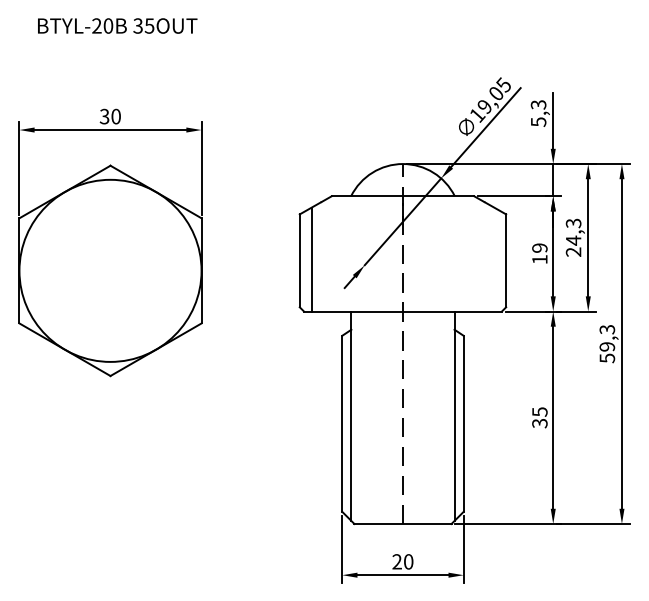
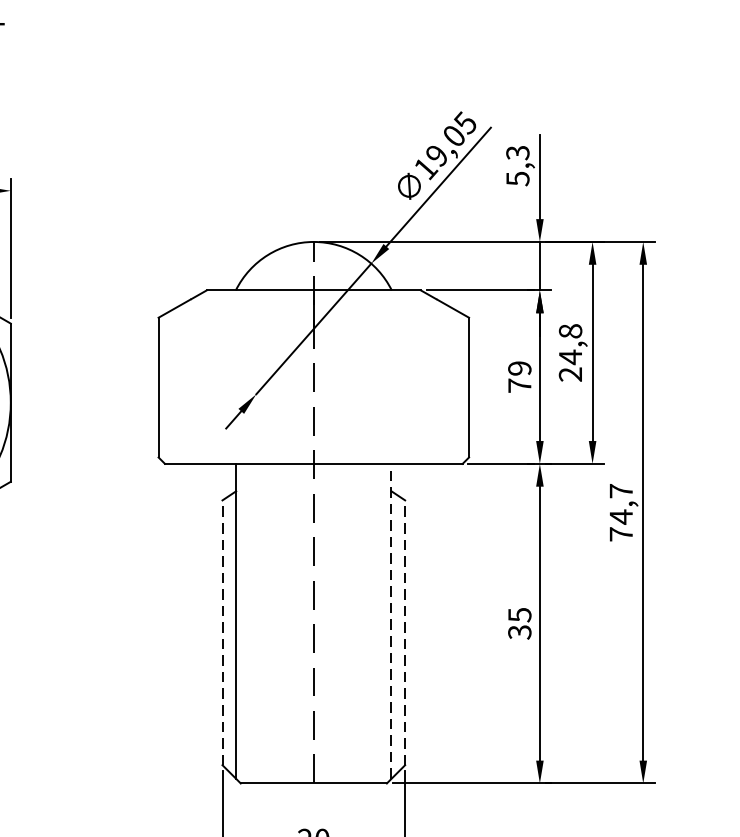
text: (573, 223) -> (570, 331), 24,3 -> 24,8
line: (311, 259) -> (176, 385), removed
text: (539, 259) -> (519, 385), 19 -> 79
text: (607, 343) -> (621, 511), 59,3 -> 74,7
line: (454, 416) -> (391, 621), solid -> dashed
line: (342, 423) -> (222, 632), solid -> dashed
line: (463, 423) -> (404, 632), solid -> dashed

